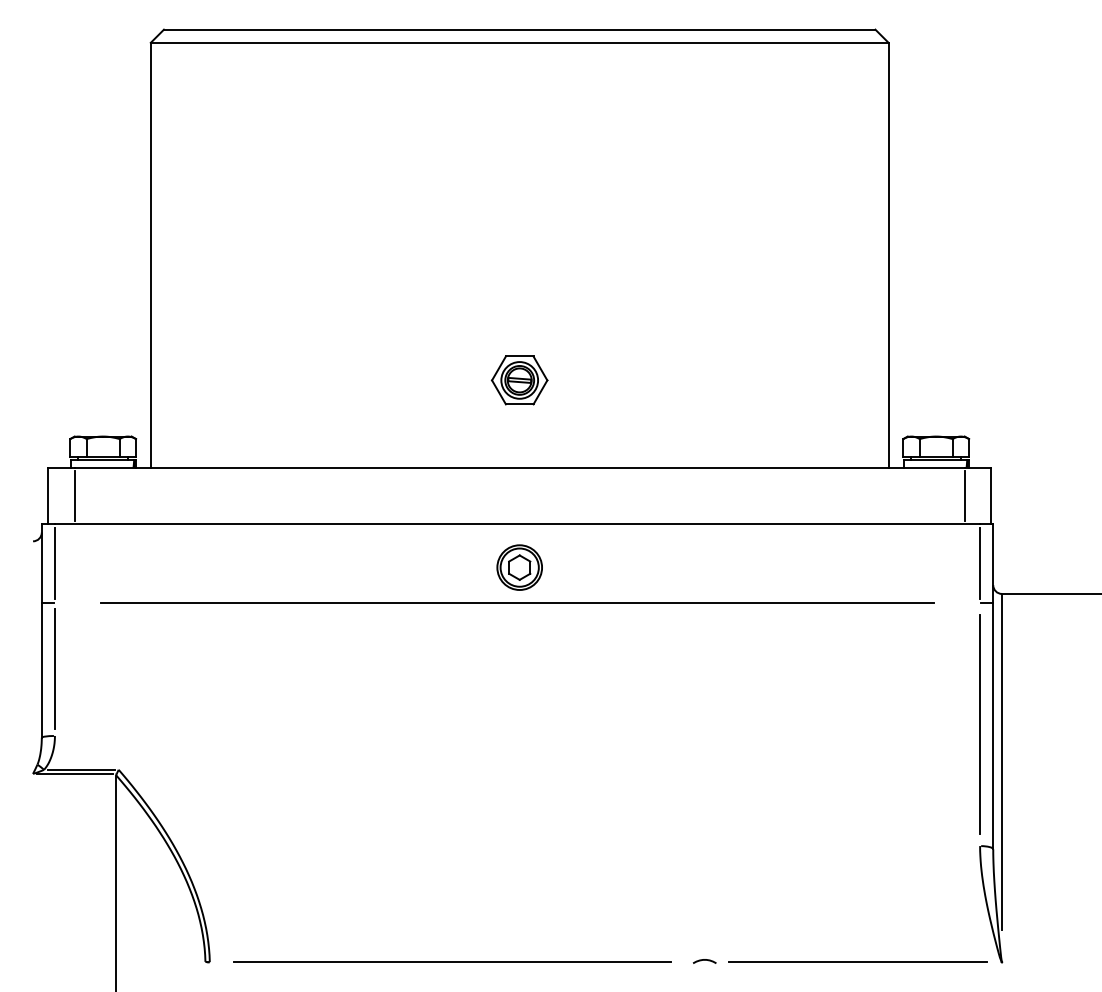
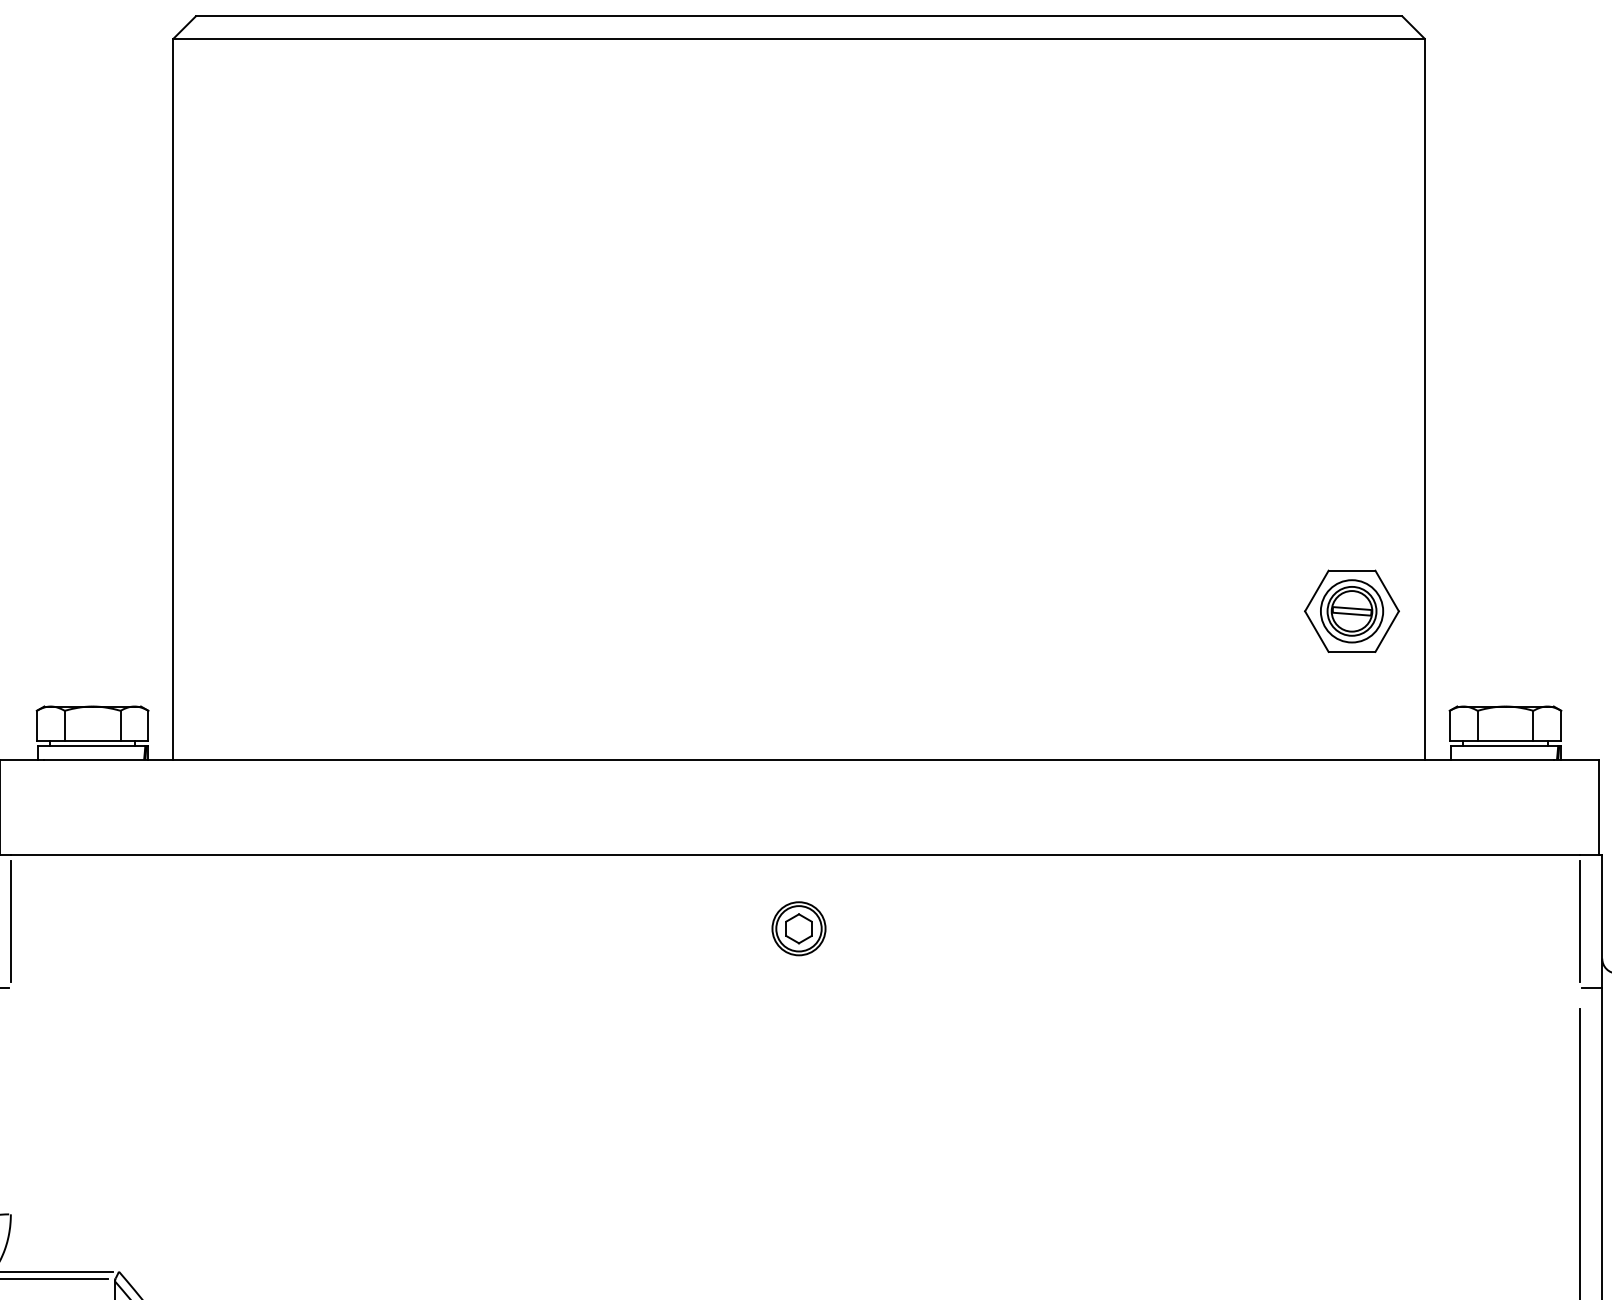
part: (519, 380) -> (1351, 611), moved
line: (74, 495) -> (44, 806), removed
line: (964, 495) -> (1553, 806), removed
part: (519, 567) -> (798, 928), size x0.7
line: (517, 602) -> (795, 987), removed
line: (54, 669) -> (10, 1101), removed

